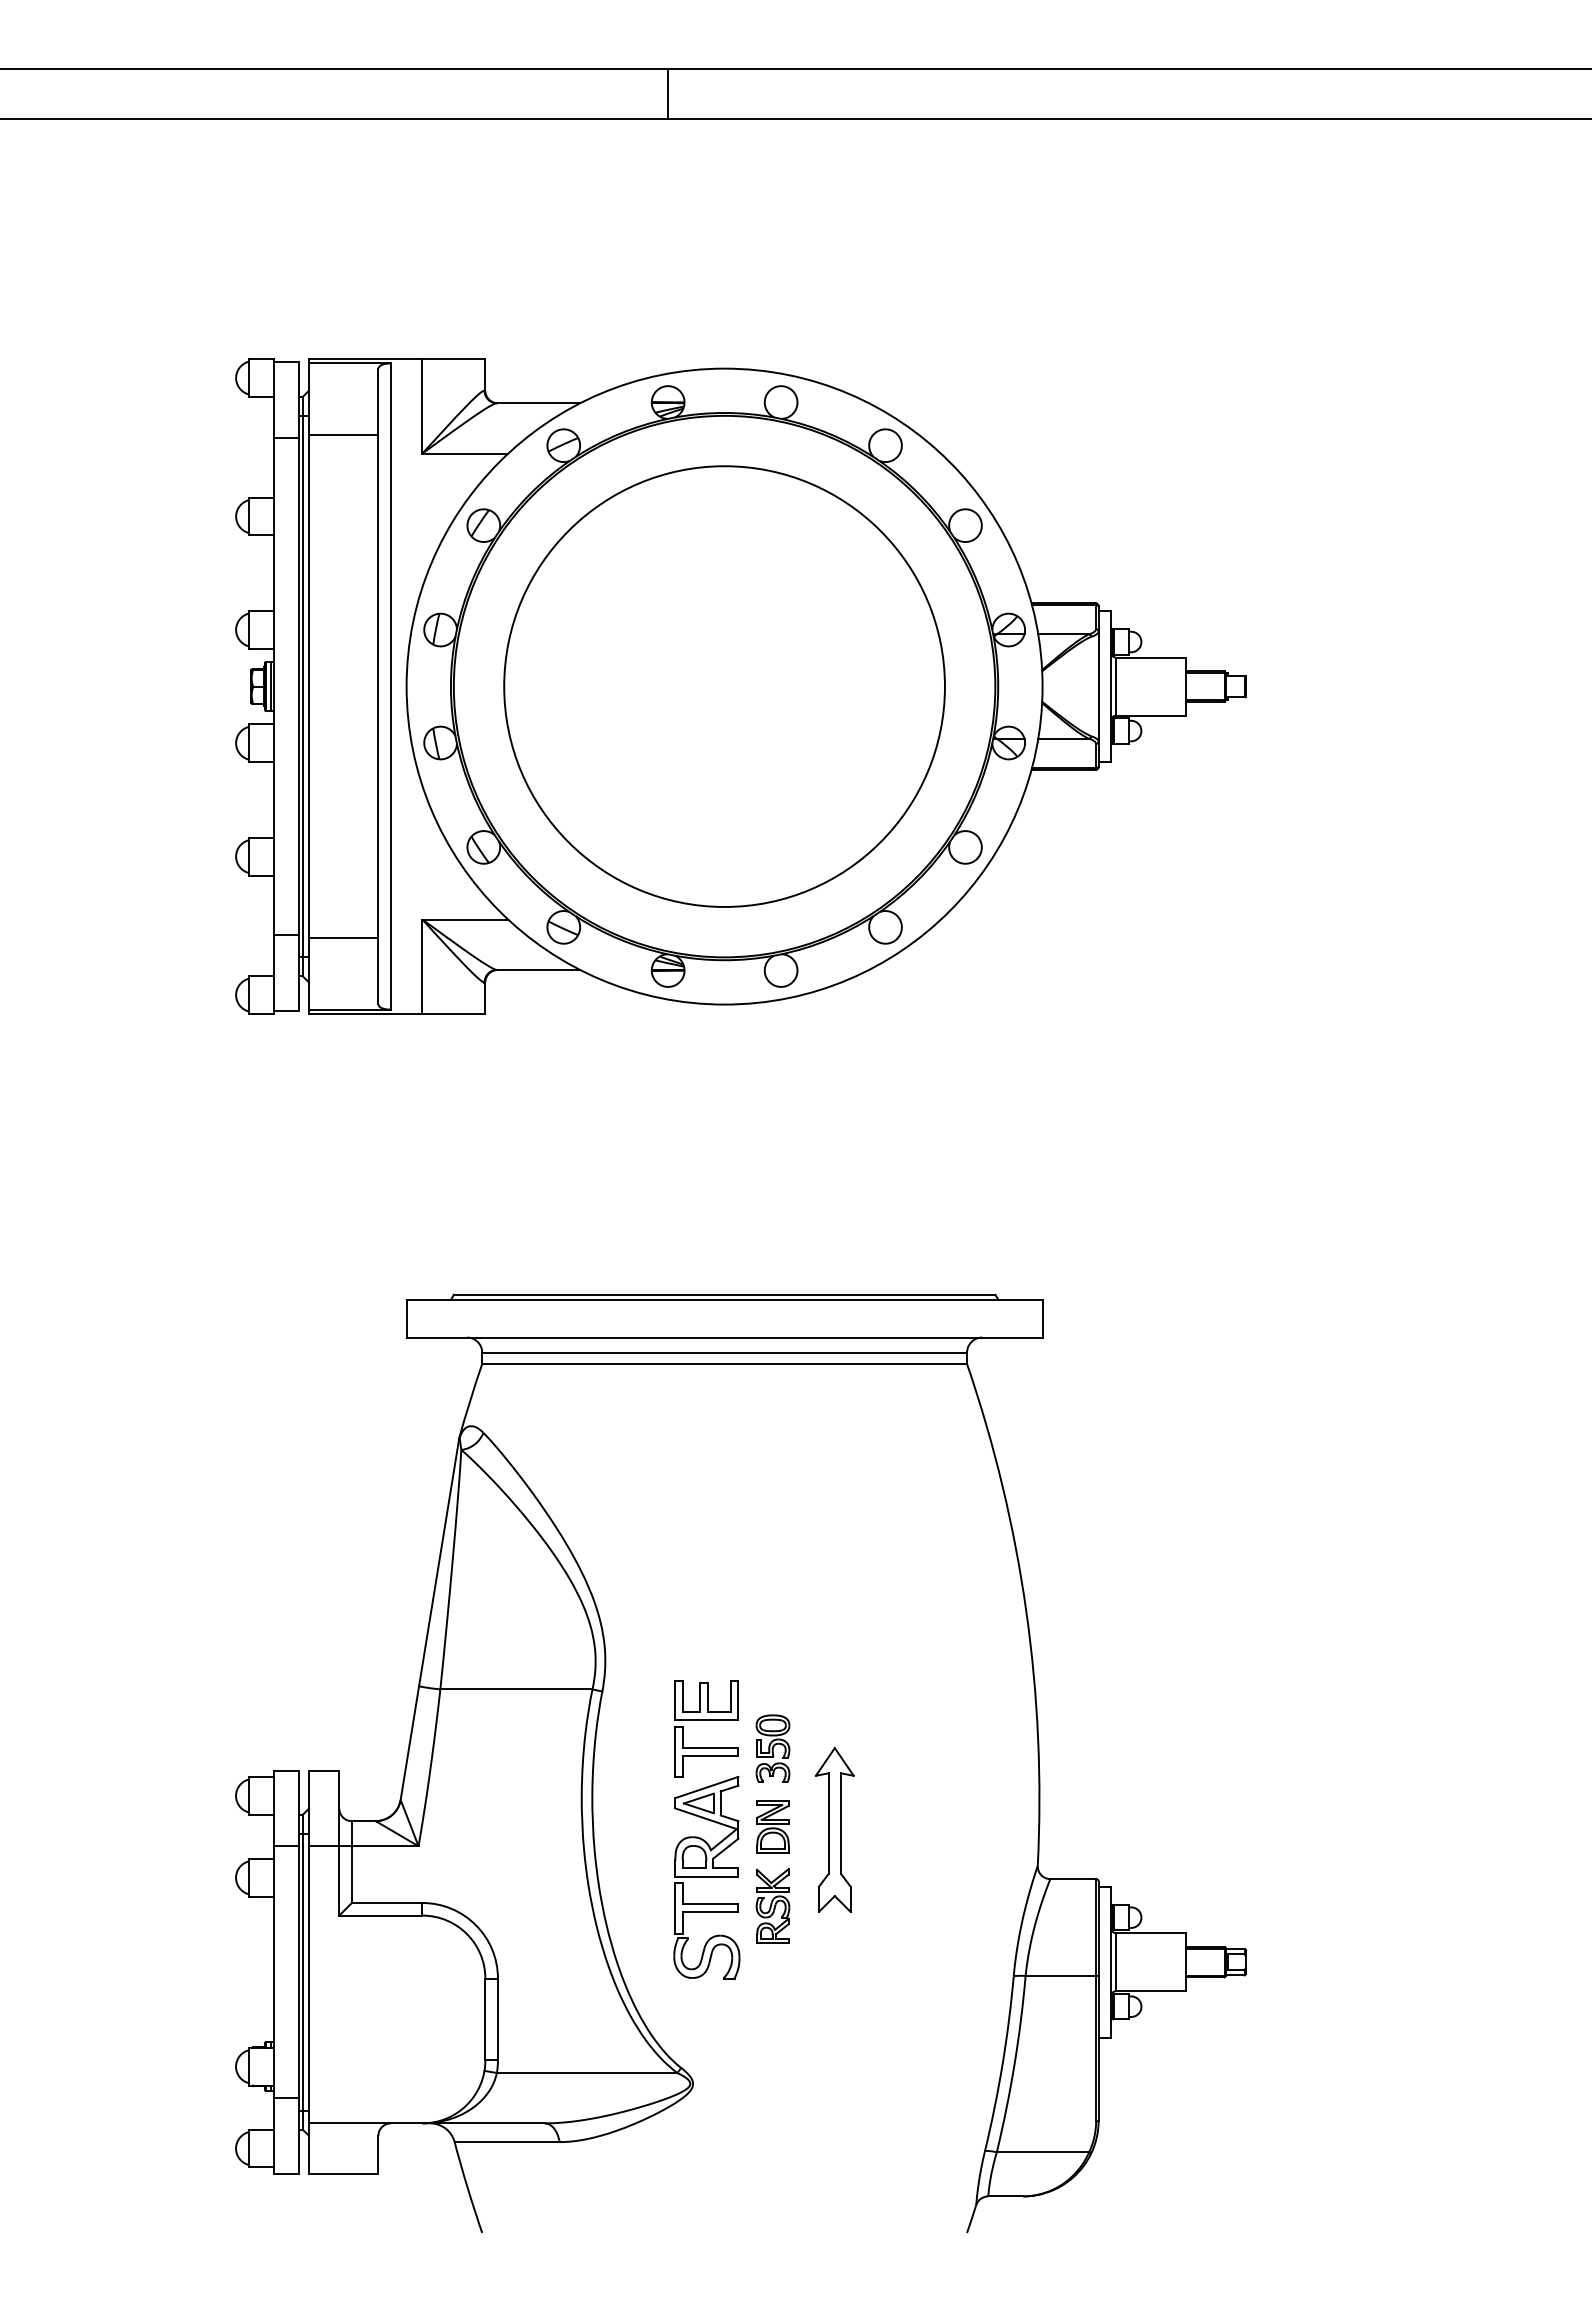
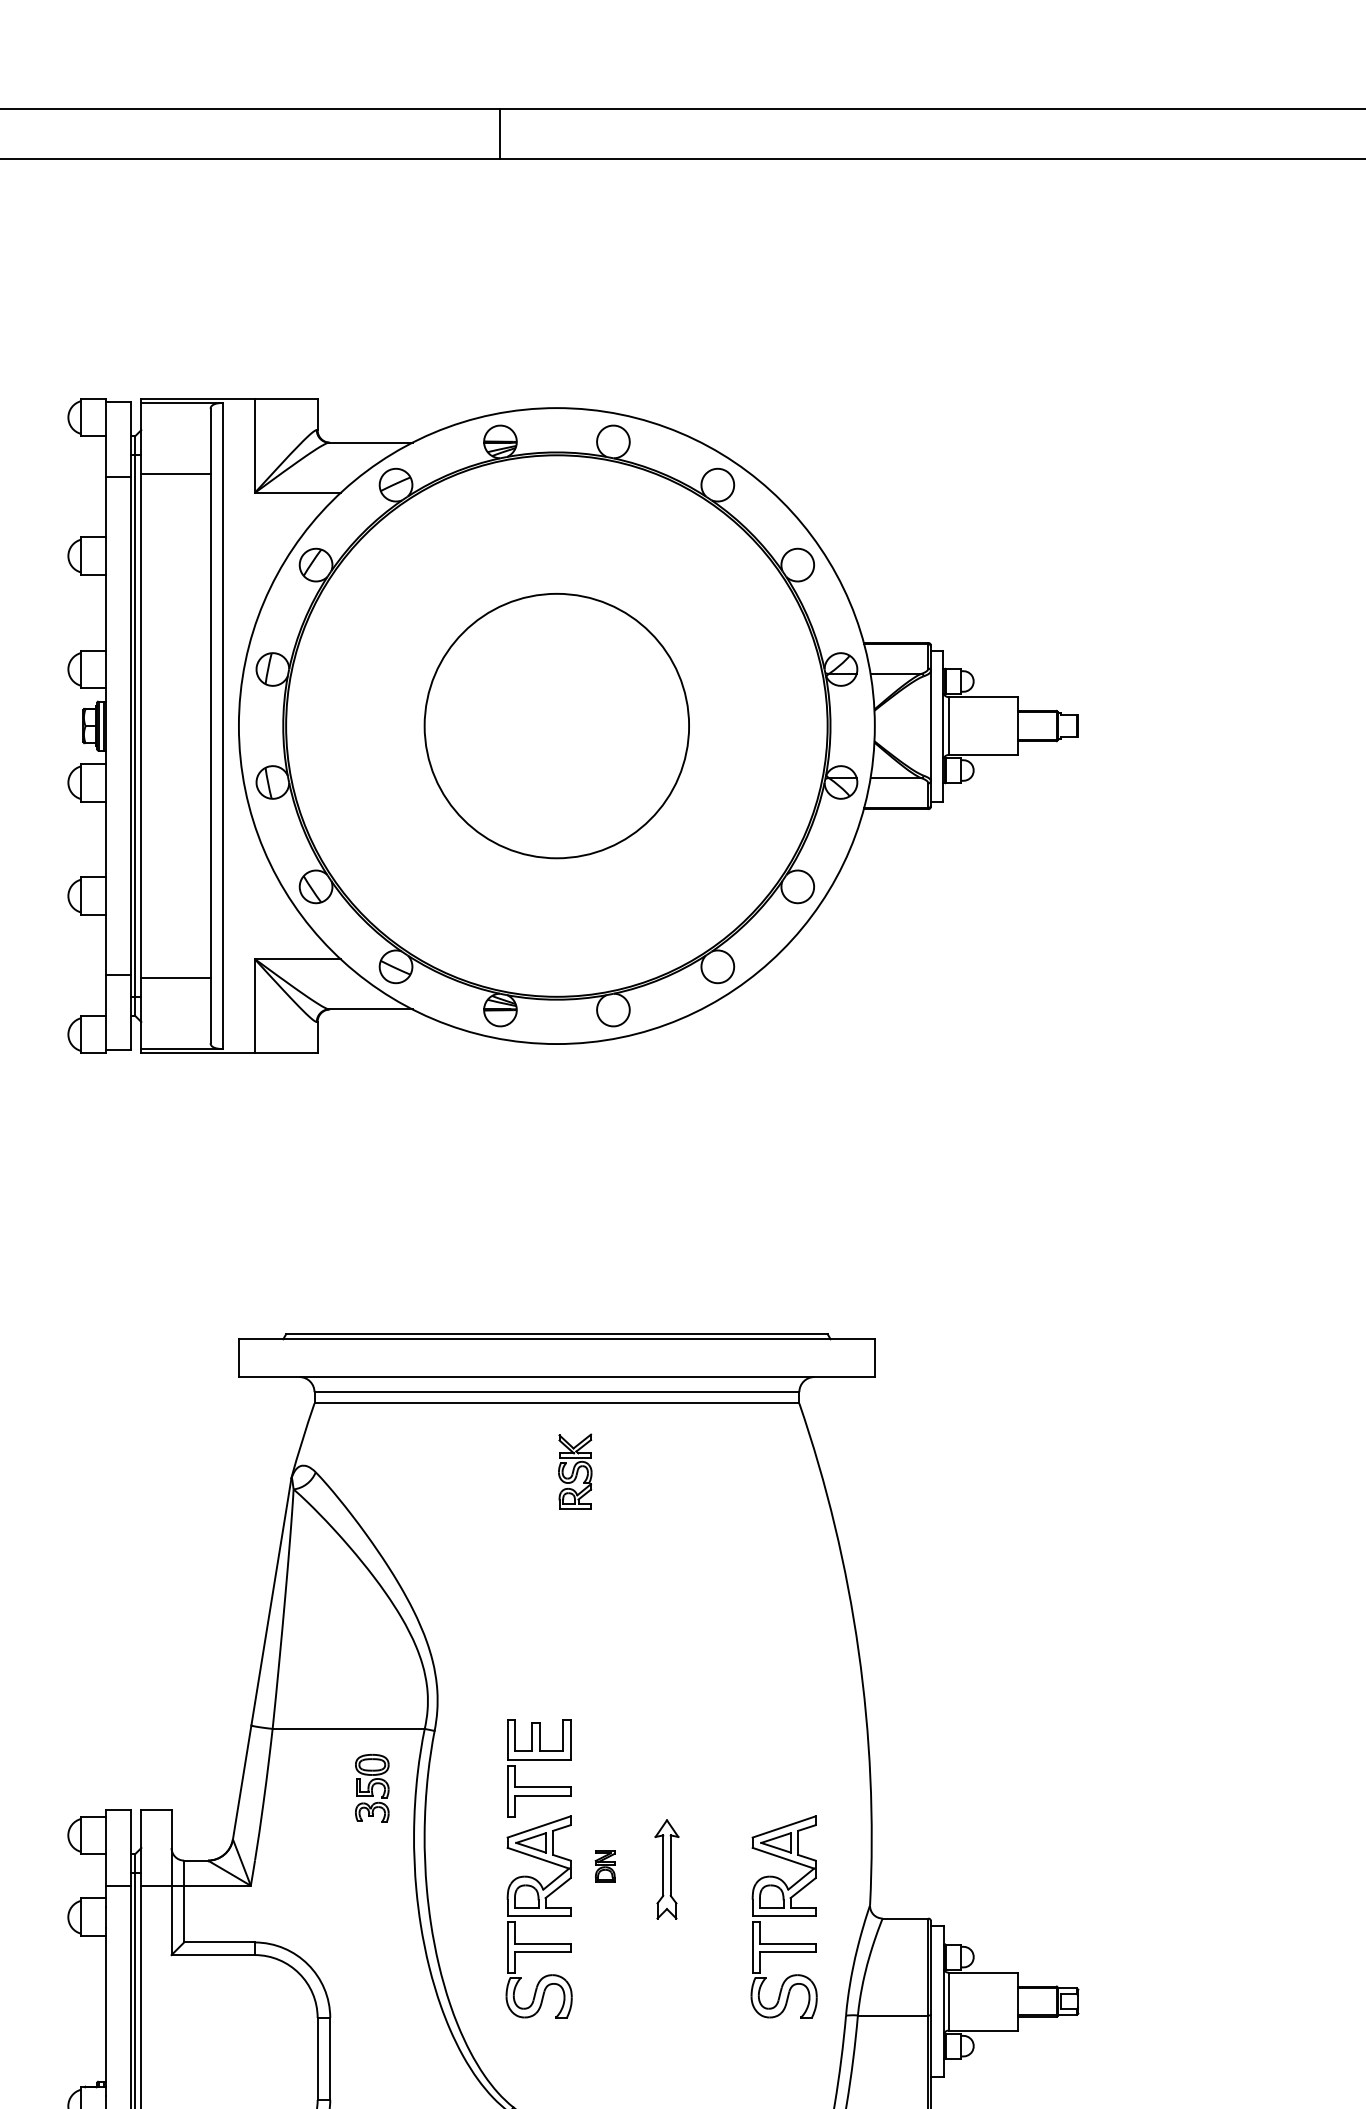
circle: (724, 686) -> (556, 725), size x0.6
part: (772, 1748) -> (371, 1787), moved
part: (772, 1826) -> (604, 1865), size x0.6
part: (834, 1829) -> (666, 1868), size x0.6
part: (951, 1877) -> (783, 1916), added
part: (772, 1905) -> (574, 1470), moved

